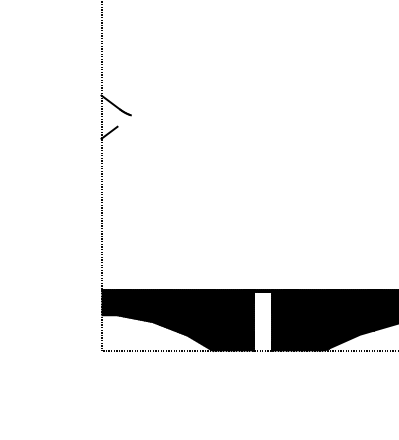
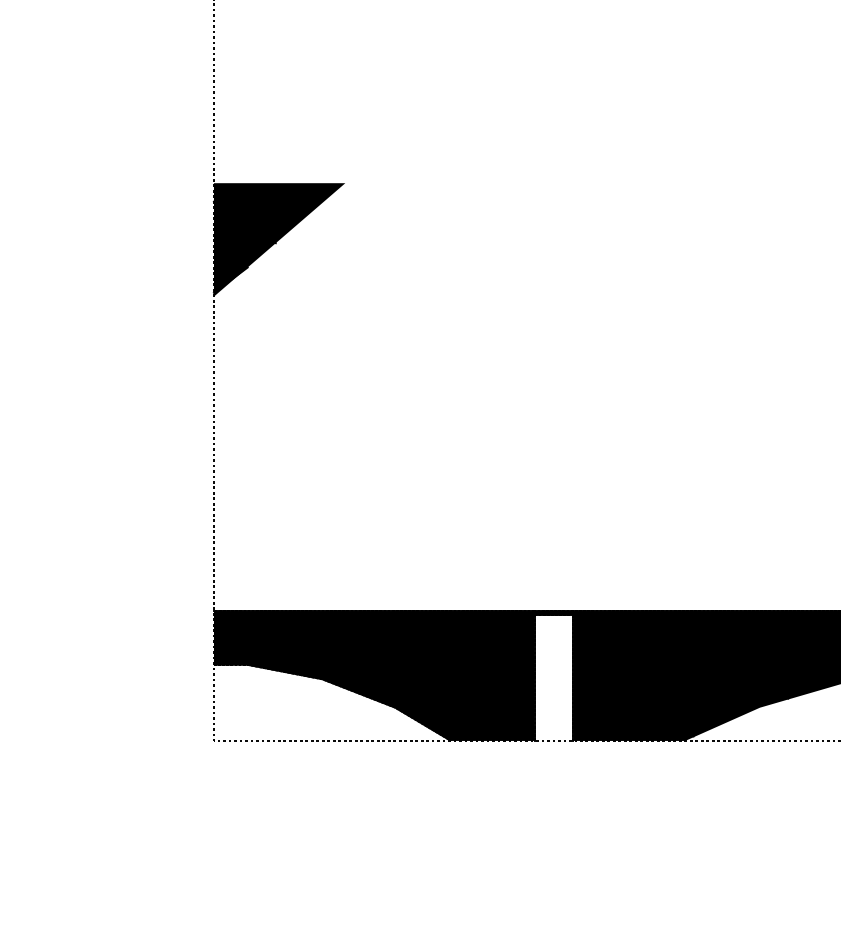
fill: (132, 113) -> (279, 239), added

